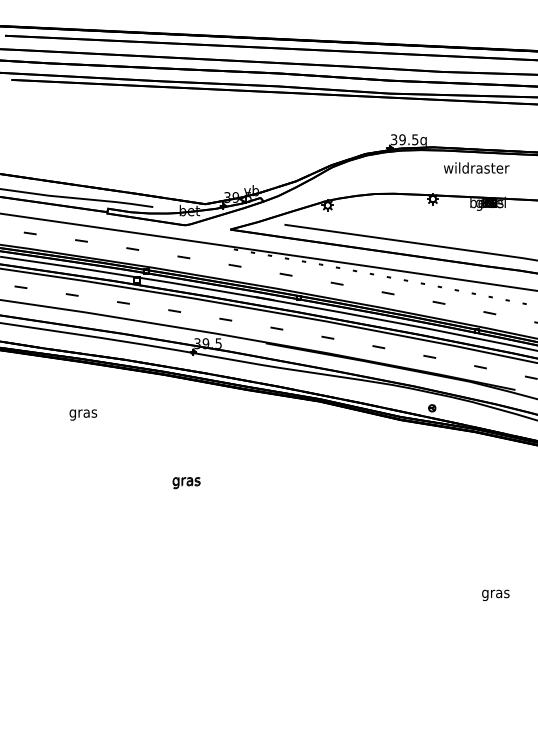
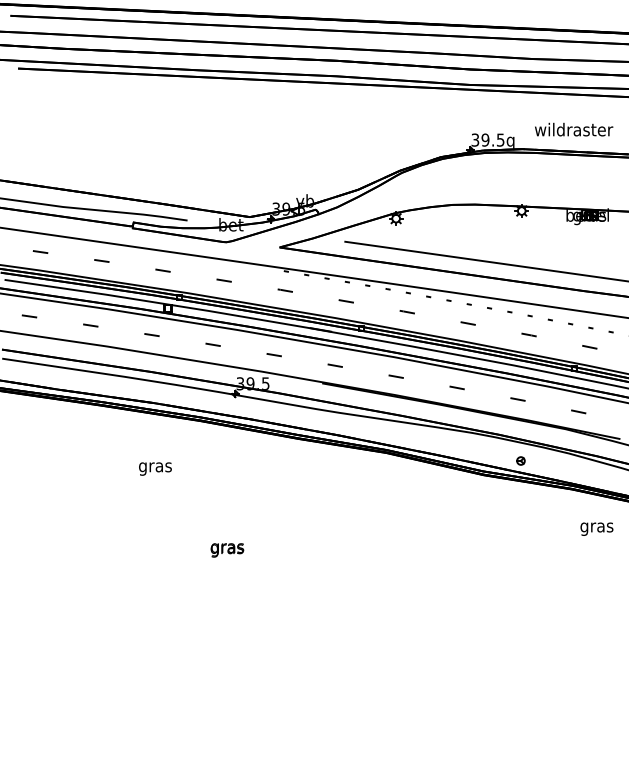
text: (476, 167) -> (573, 129), moved
text: (83, 414) -> (155, 468), moved
text: (495, 594) -> (596, 528), moved

